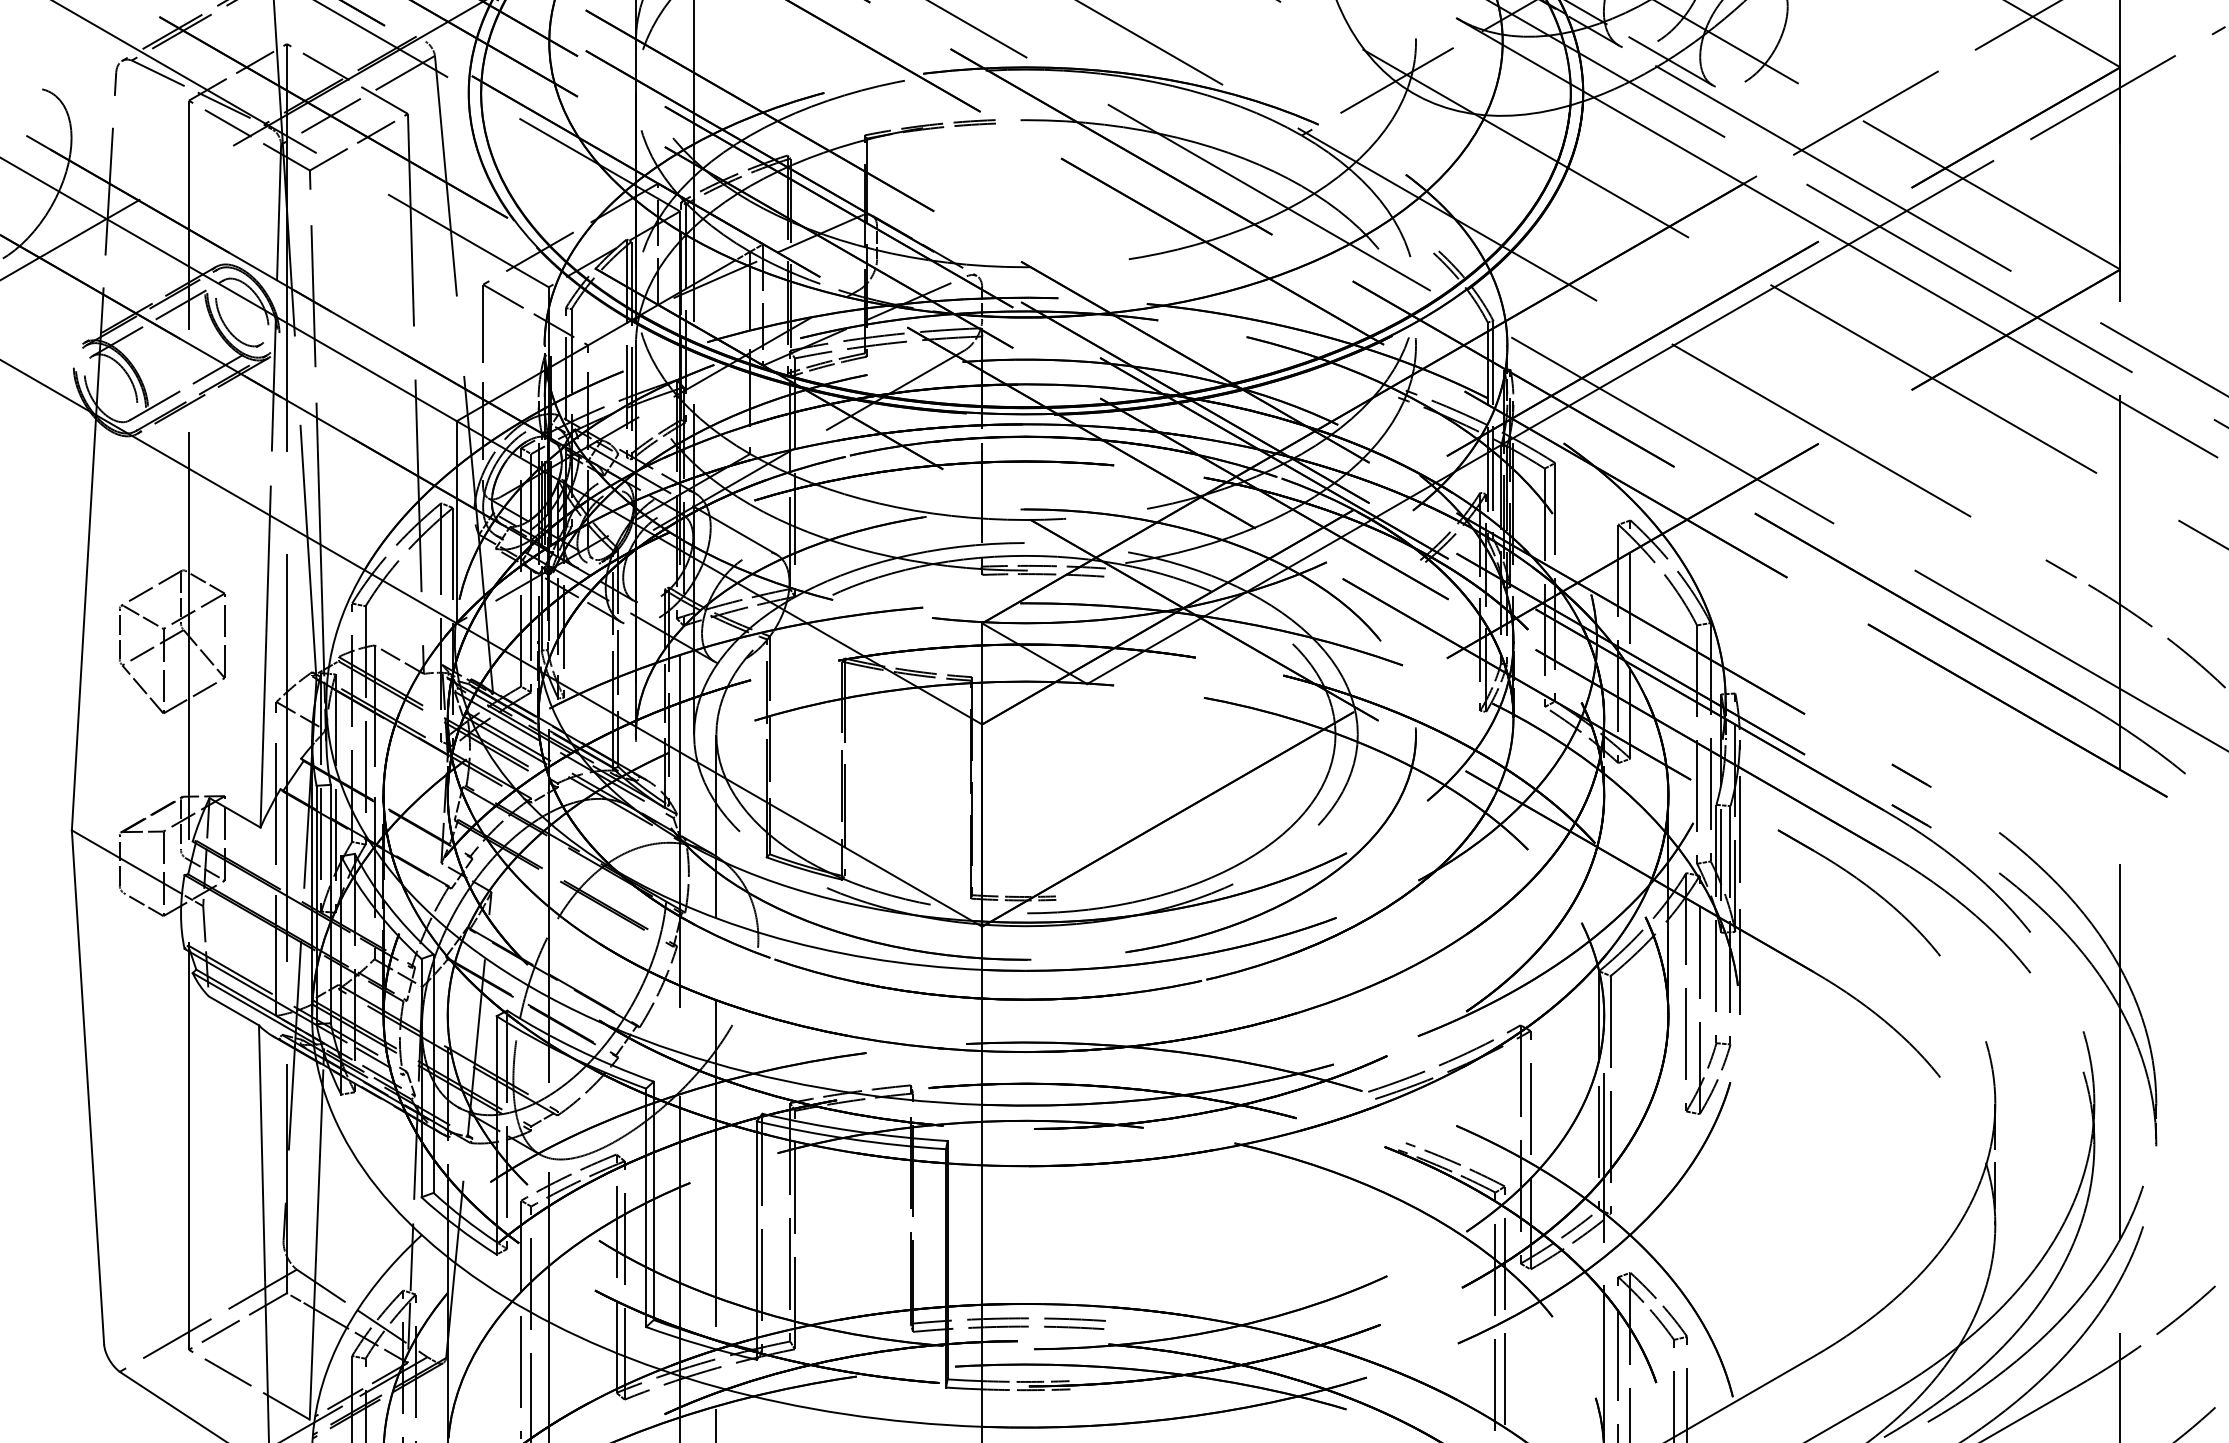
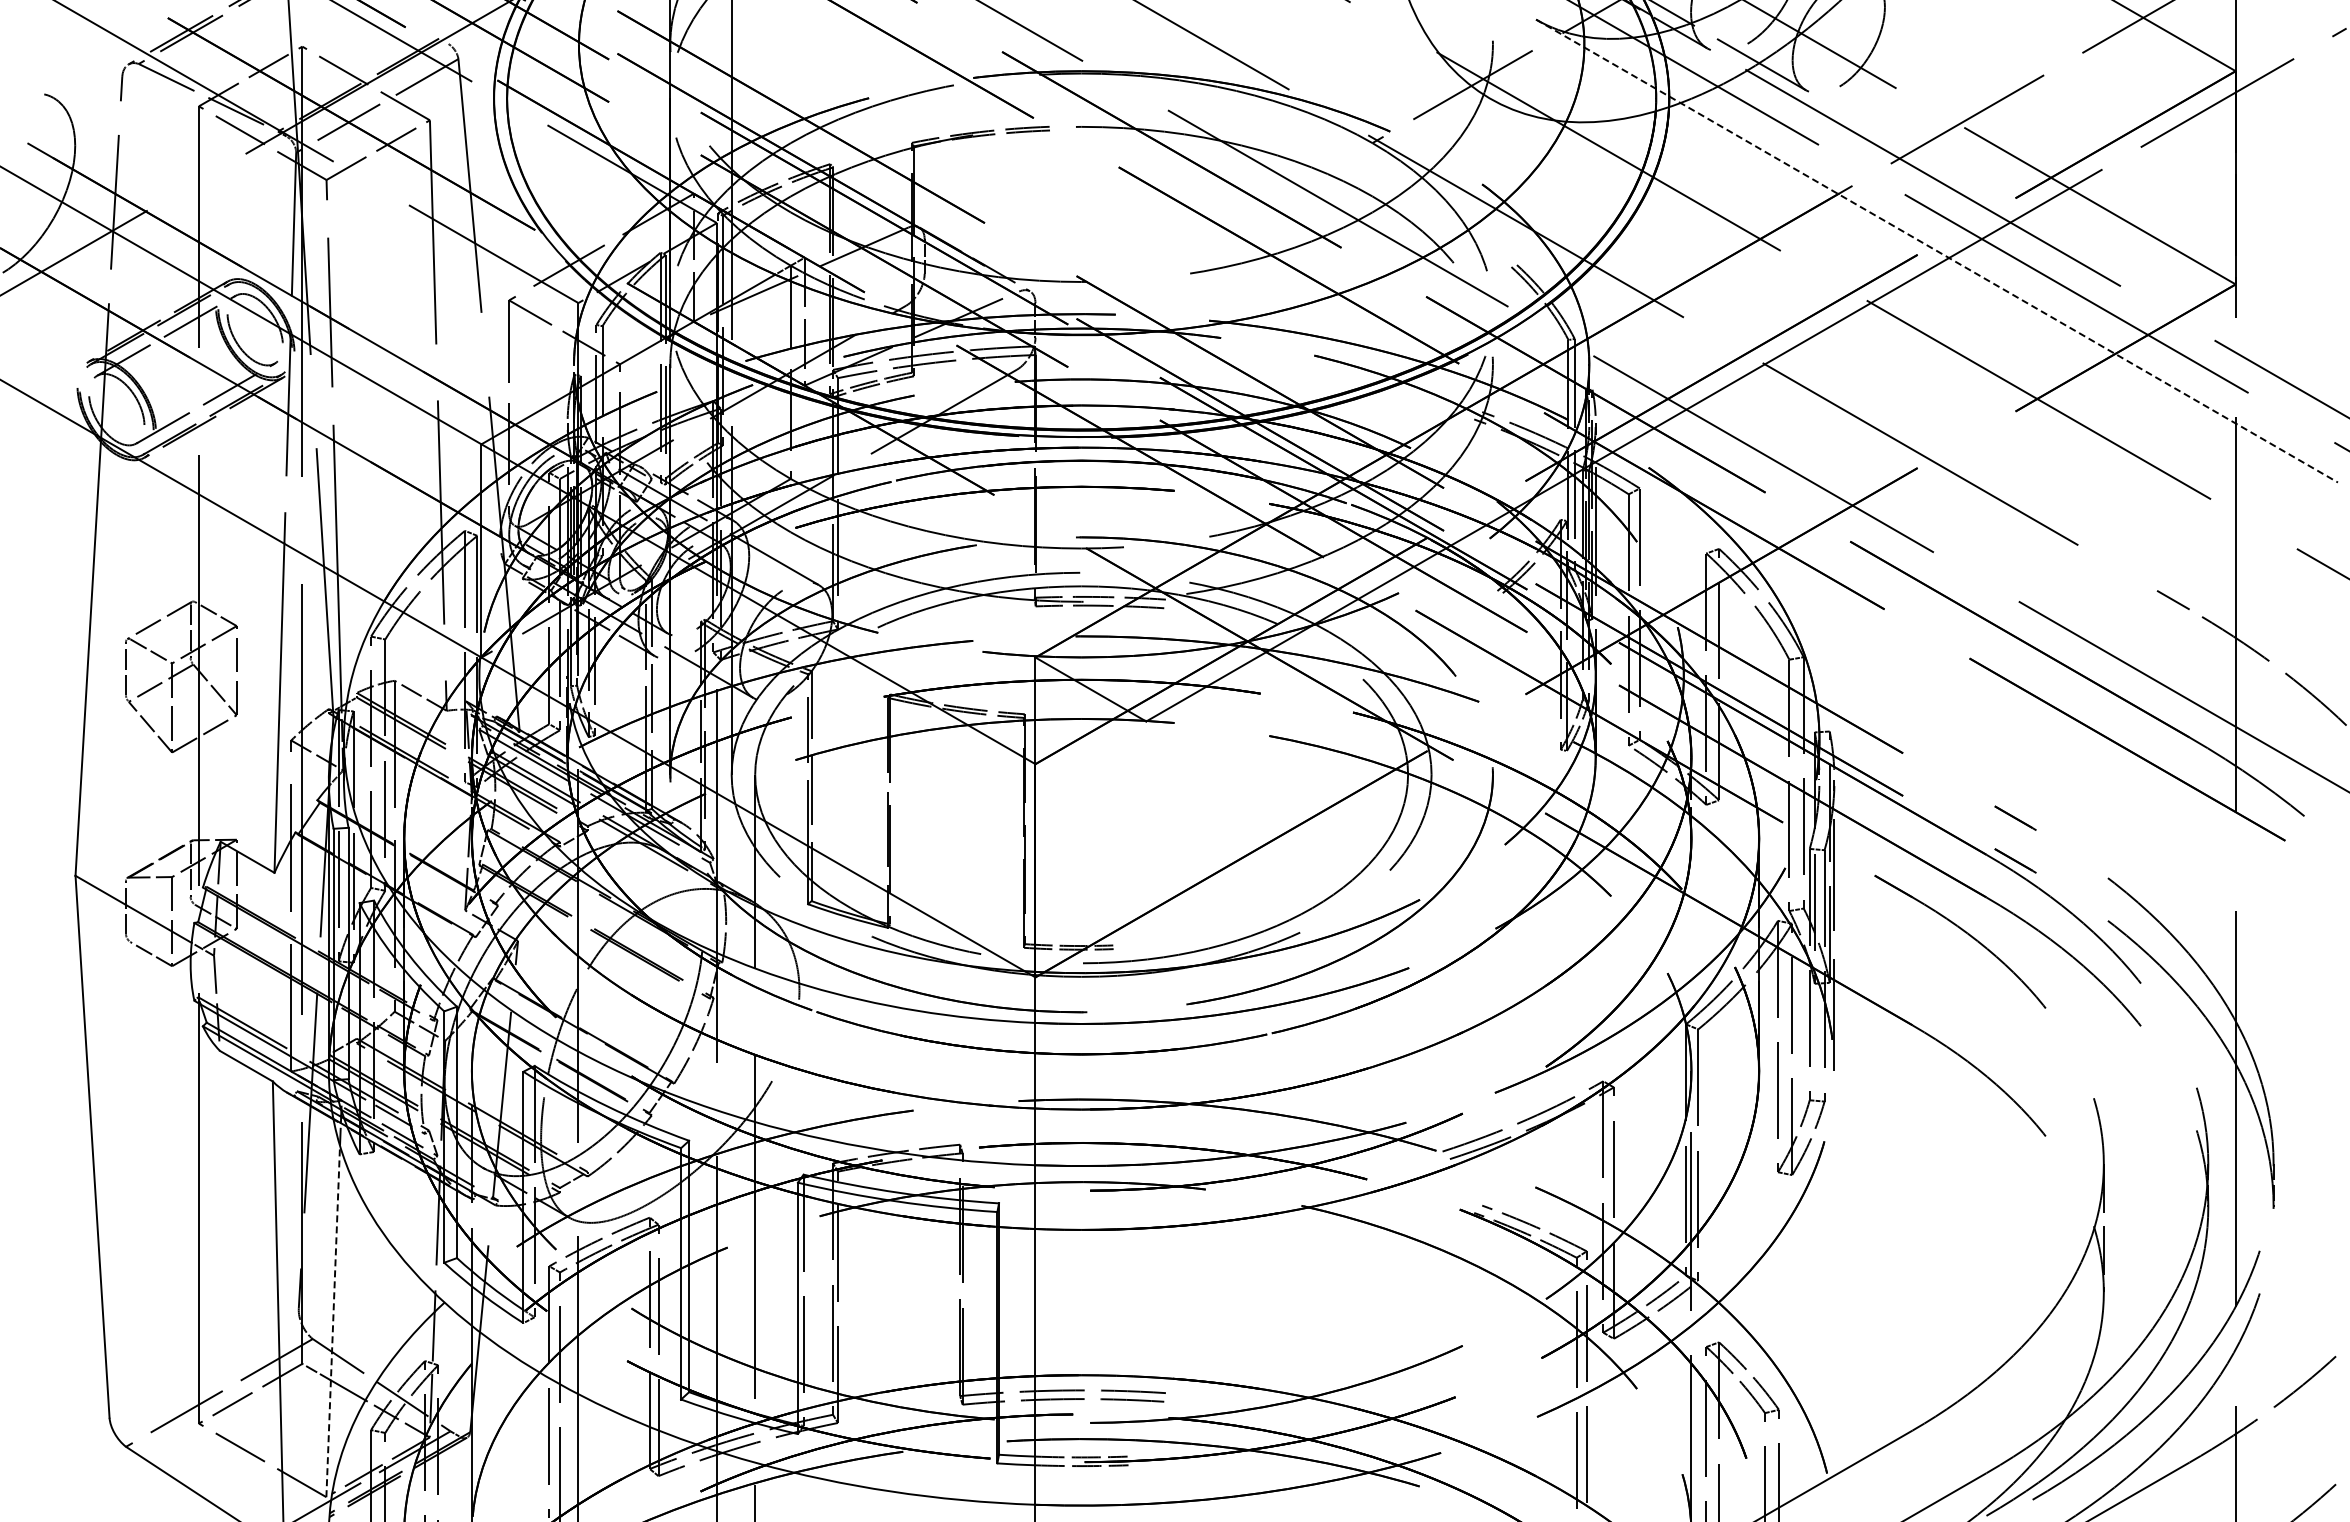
line: (1837, 238) -> (1937, 251), solid -> dashed
line: (316, 1253) -> (333, 1321), solid -> dashed

